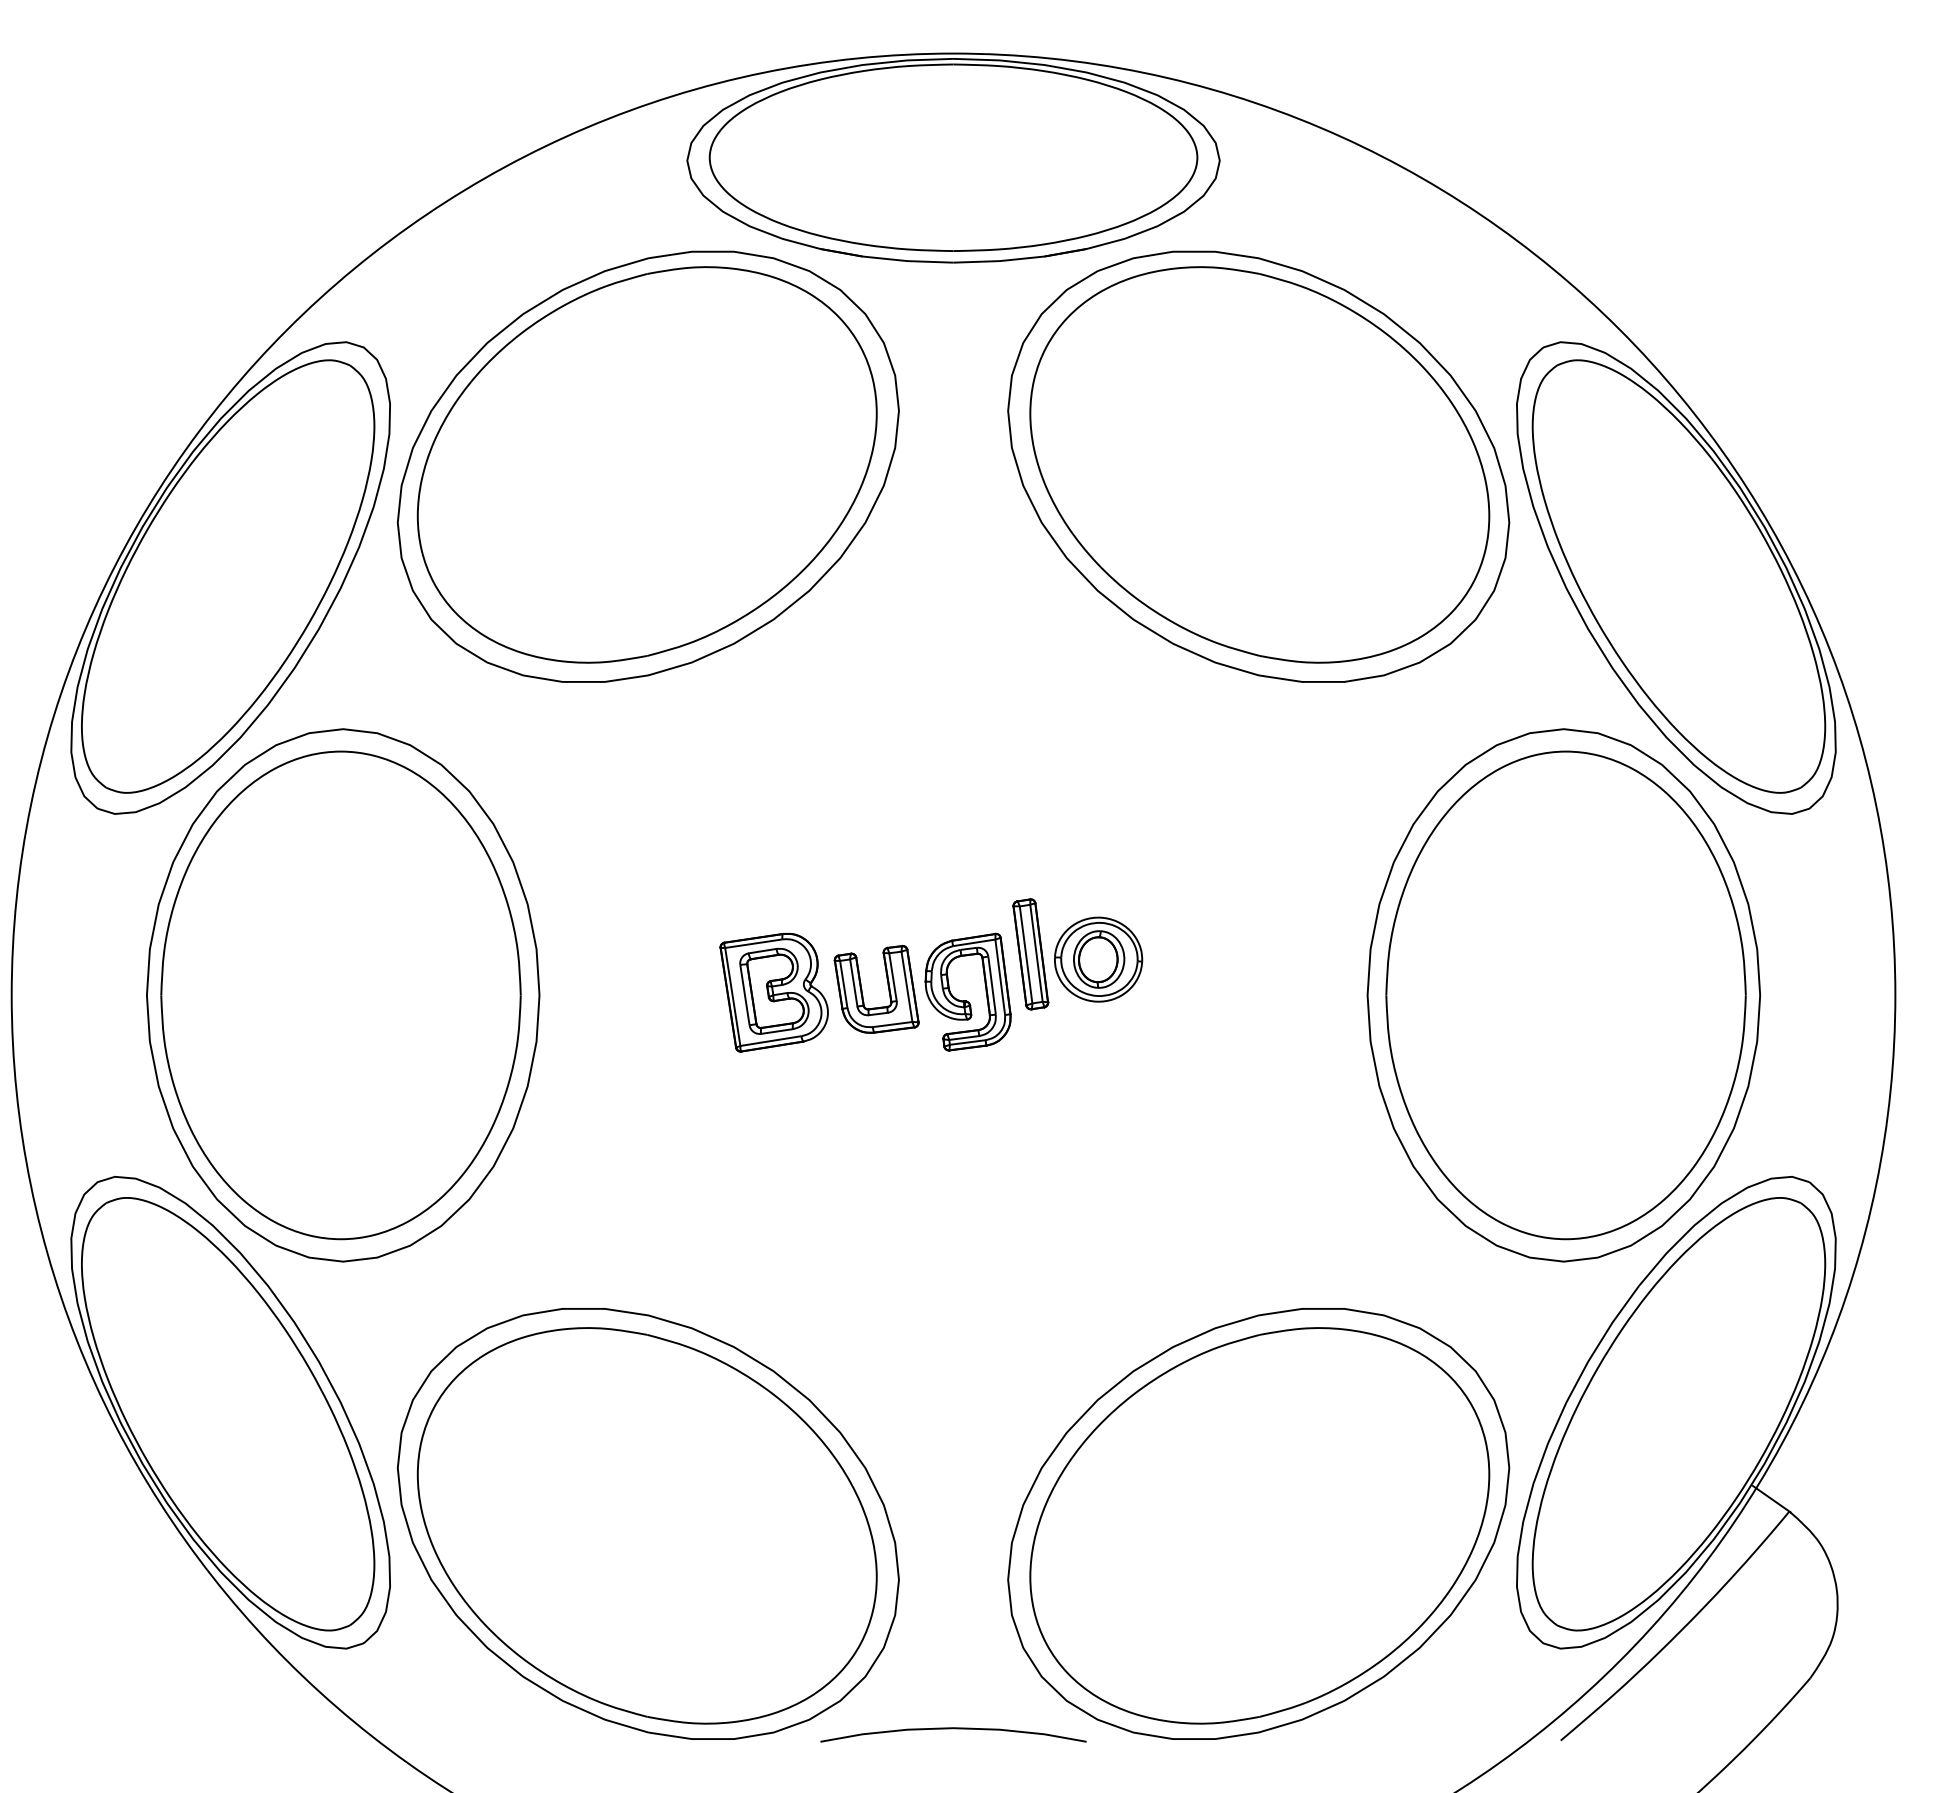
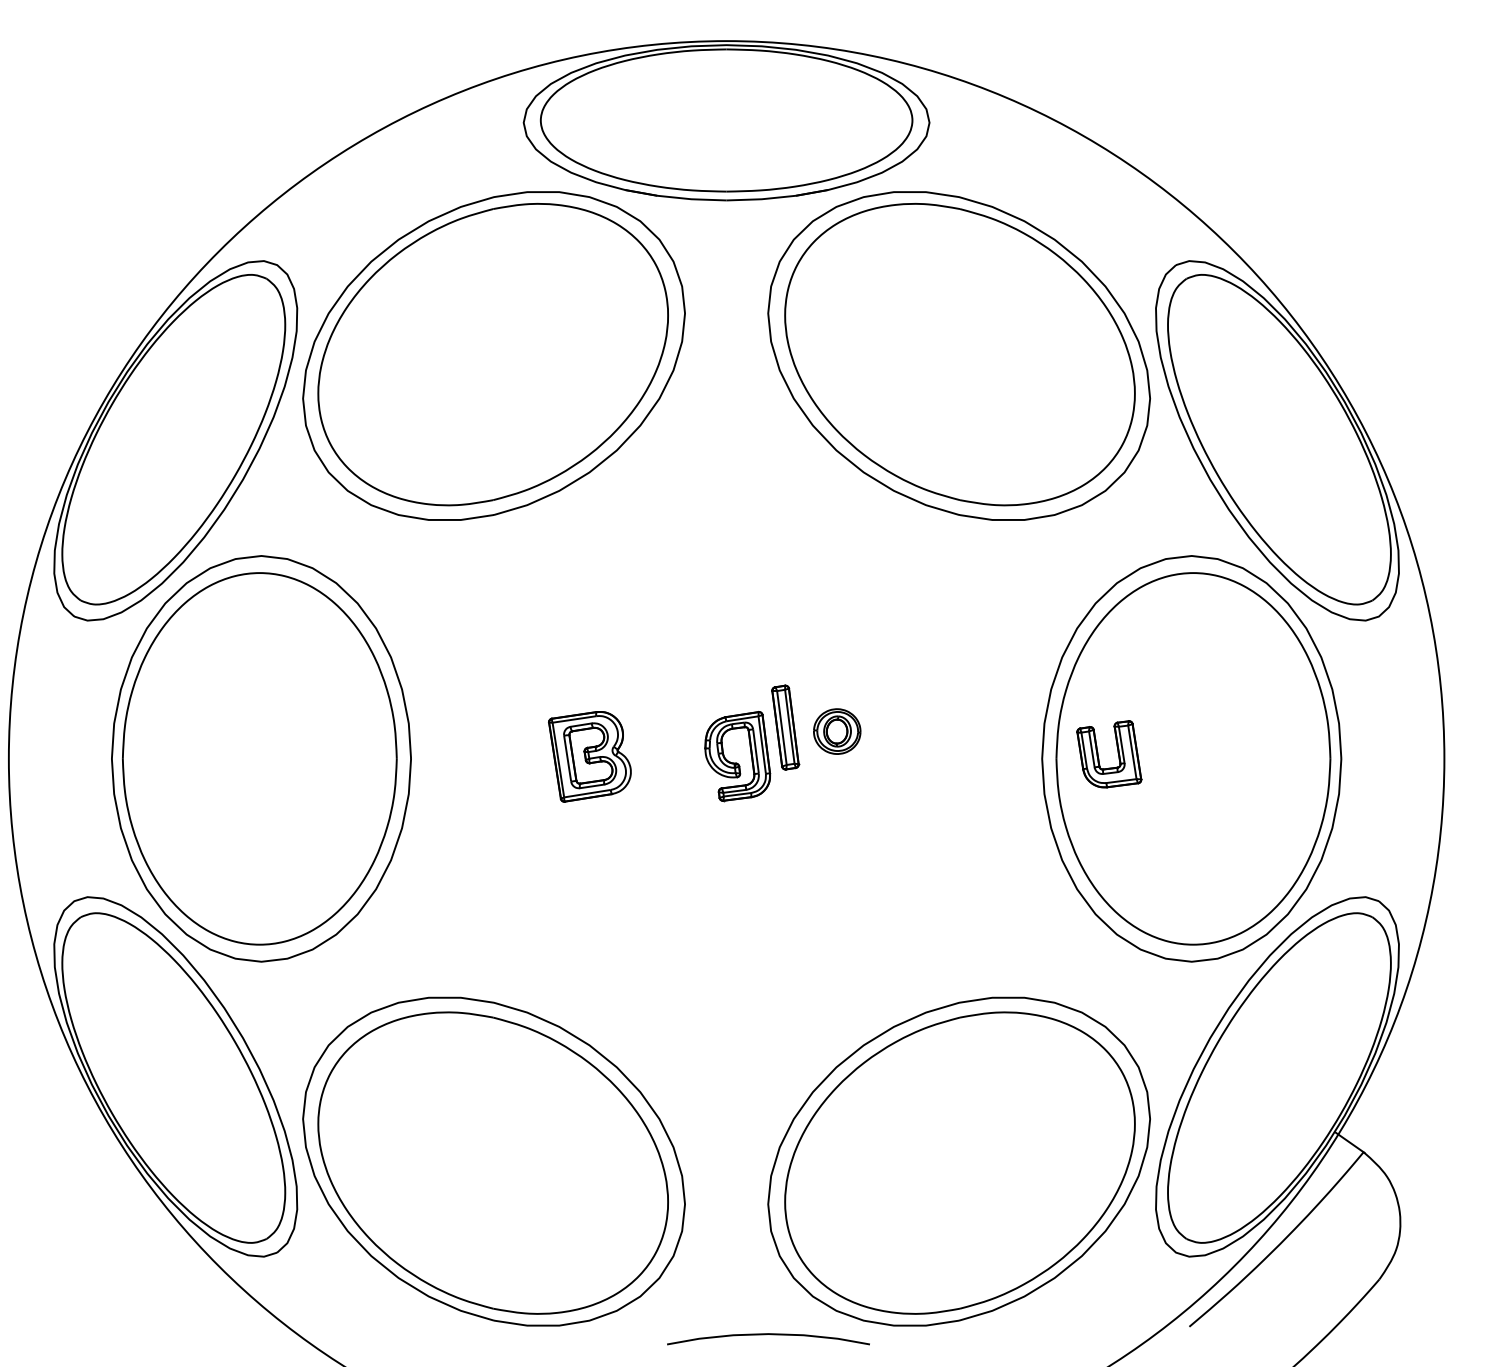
part: (1098, 959) -> (837, 731), size x0.7
part: (887, 985) -> (1117, 751), moved
curve: (953, 1729) -> (768, 1335), moved

